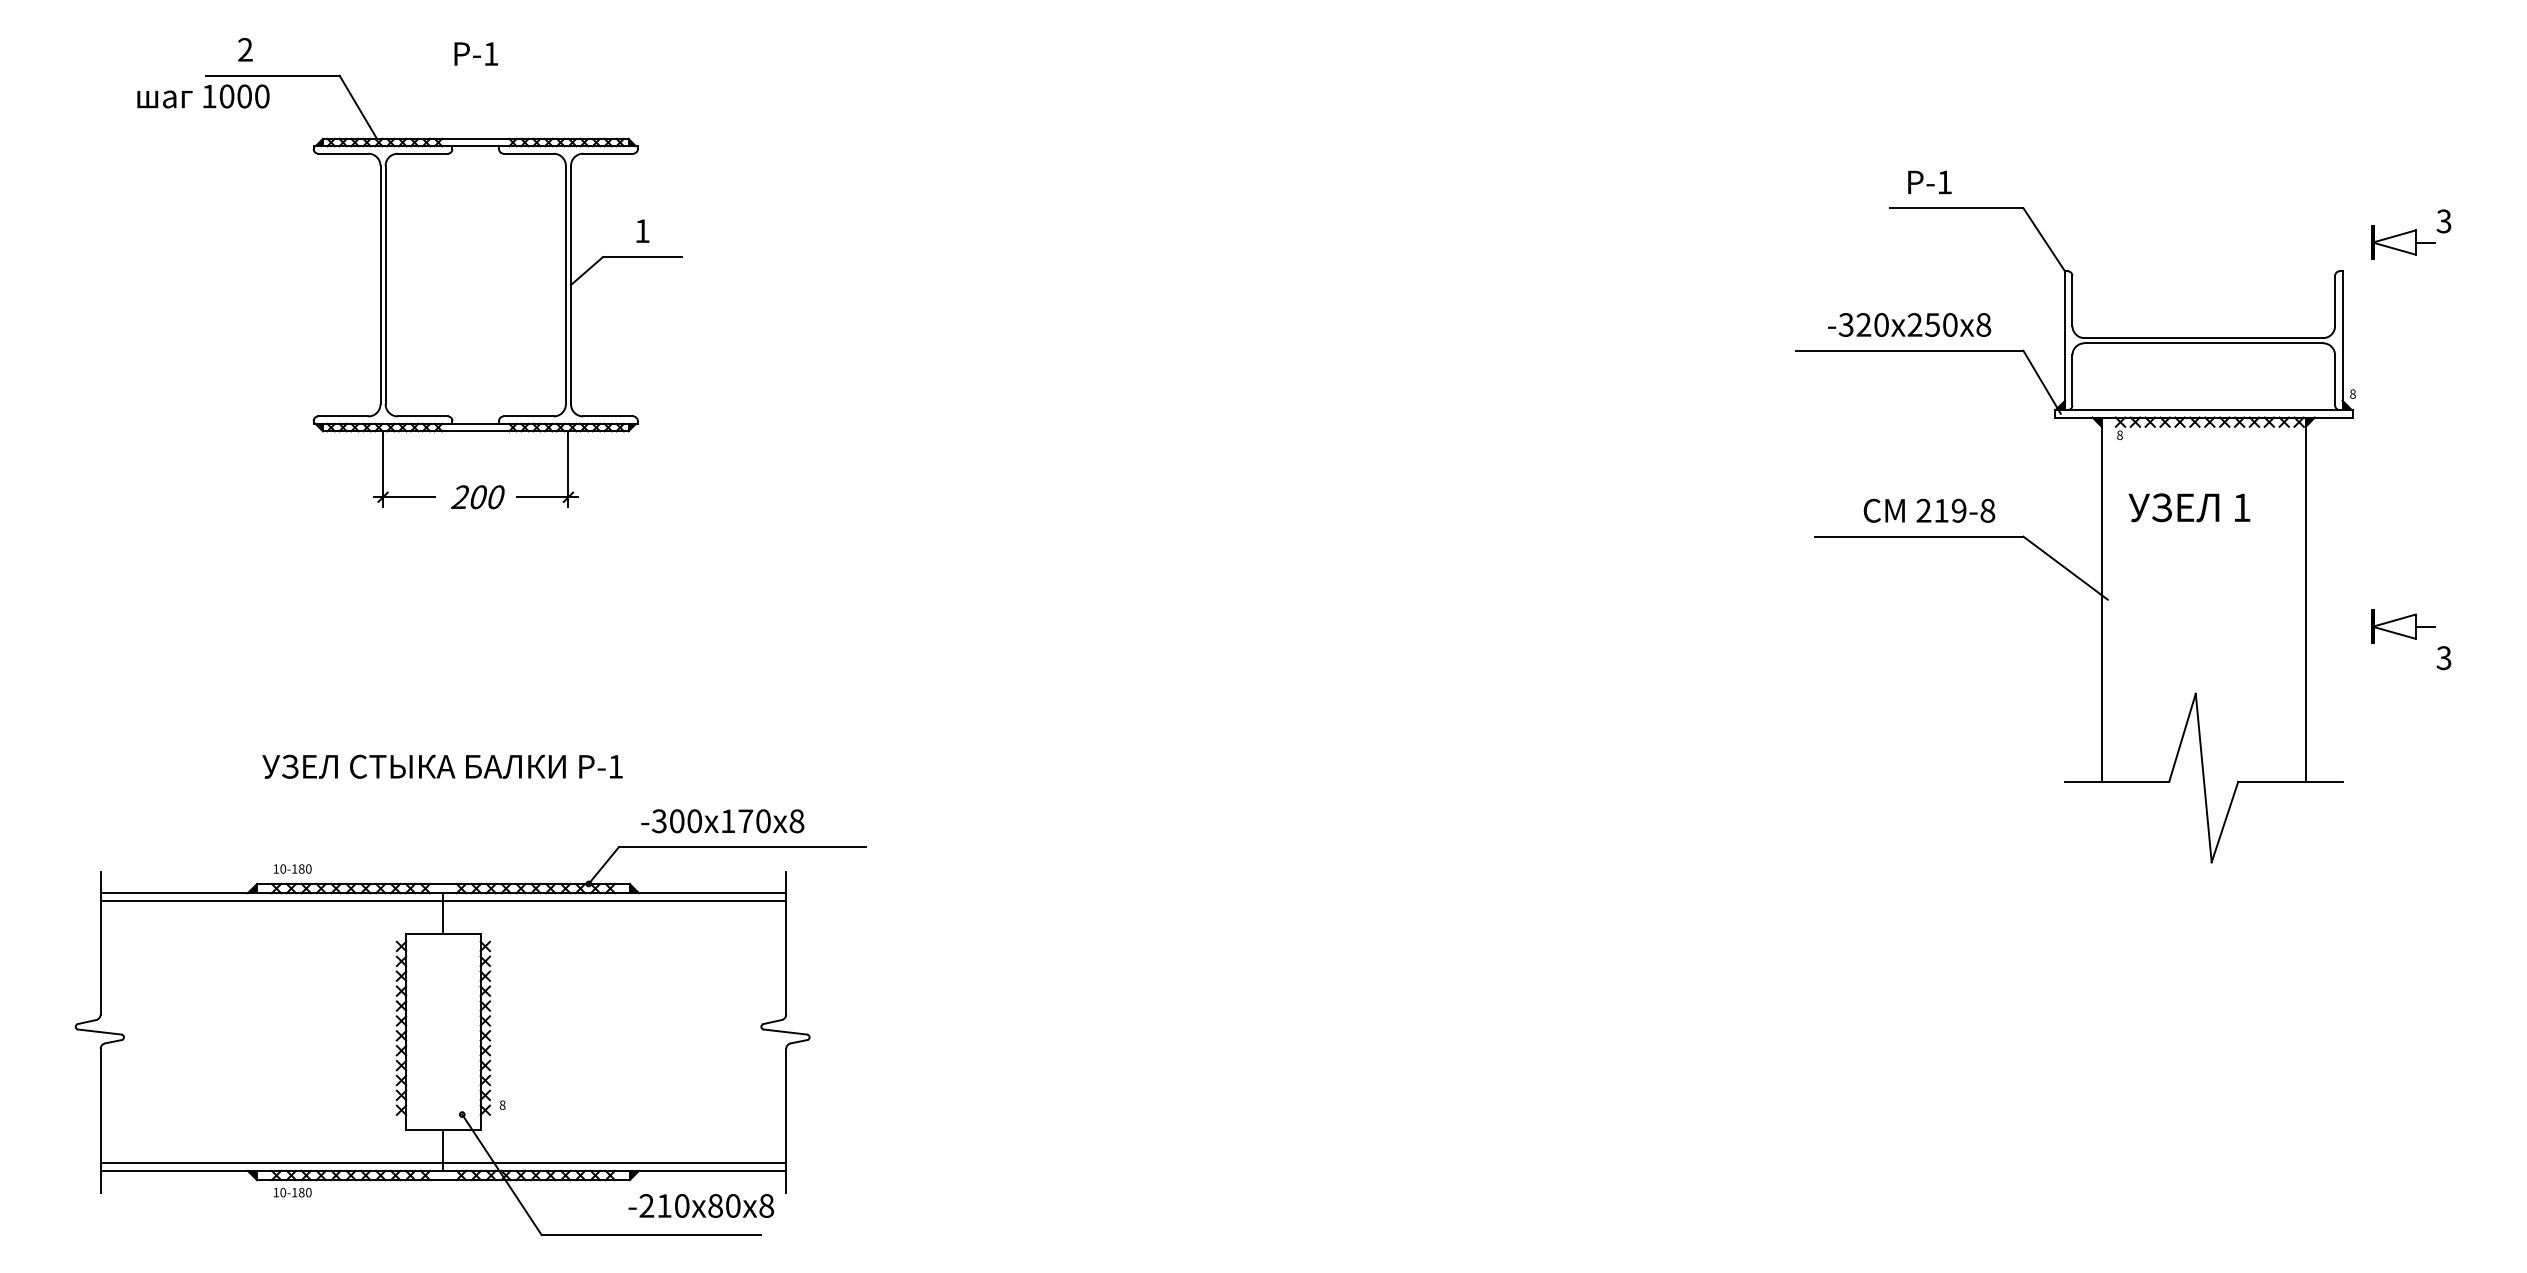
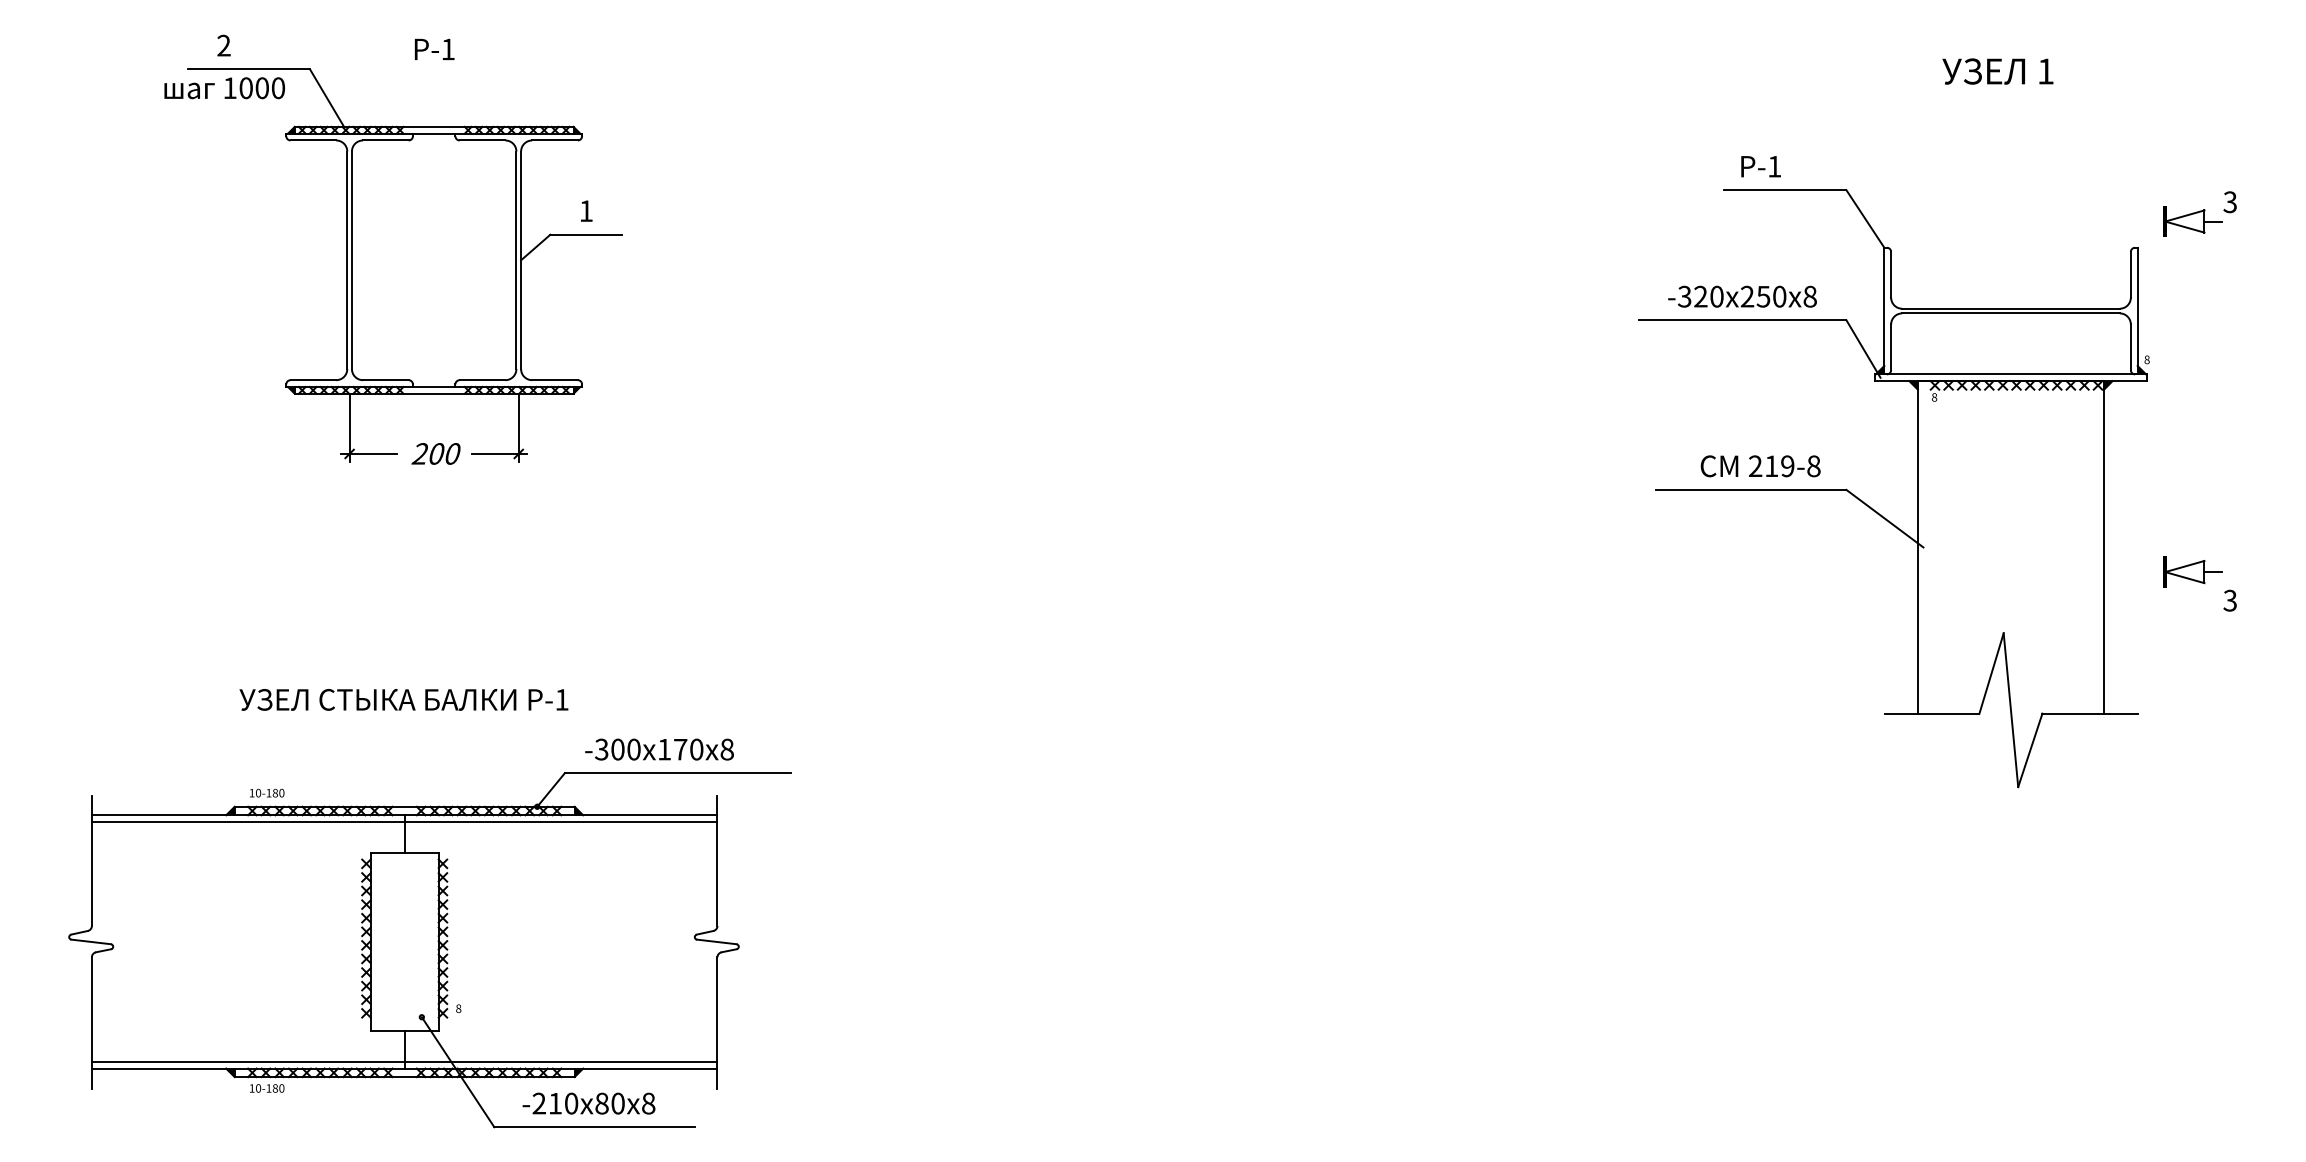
text: (203, 96) -> (224, 88), moved
text: (2188, 507) -> (1997, 71), moved
text: (700, 1205) -> (588, 1103), moved

